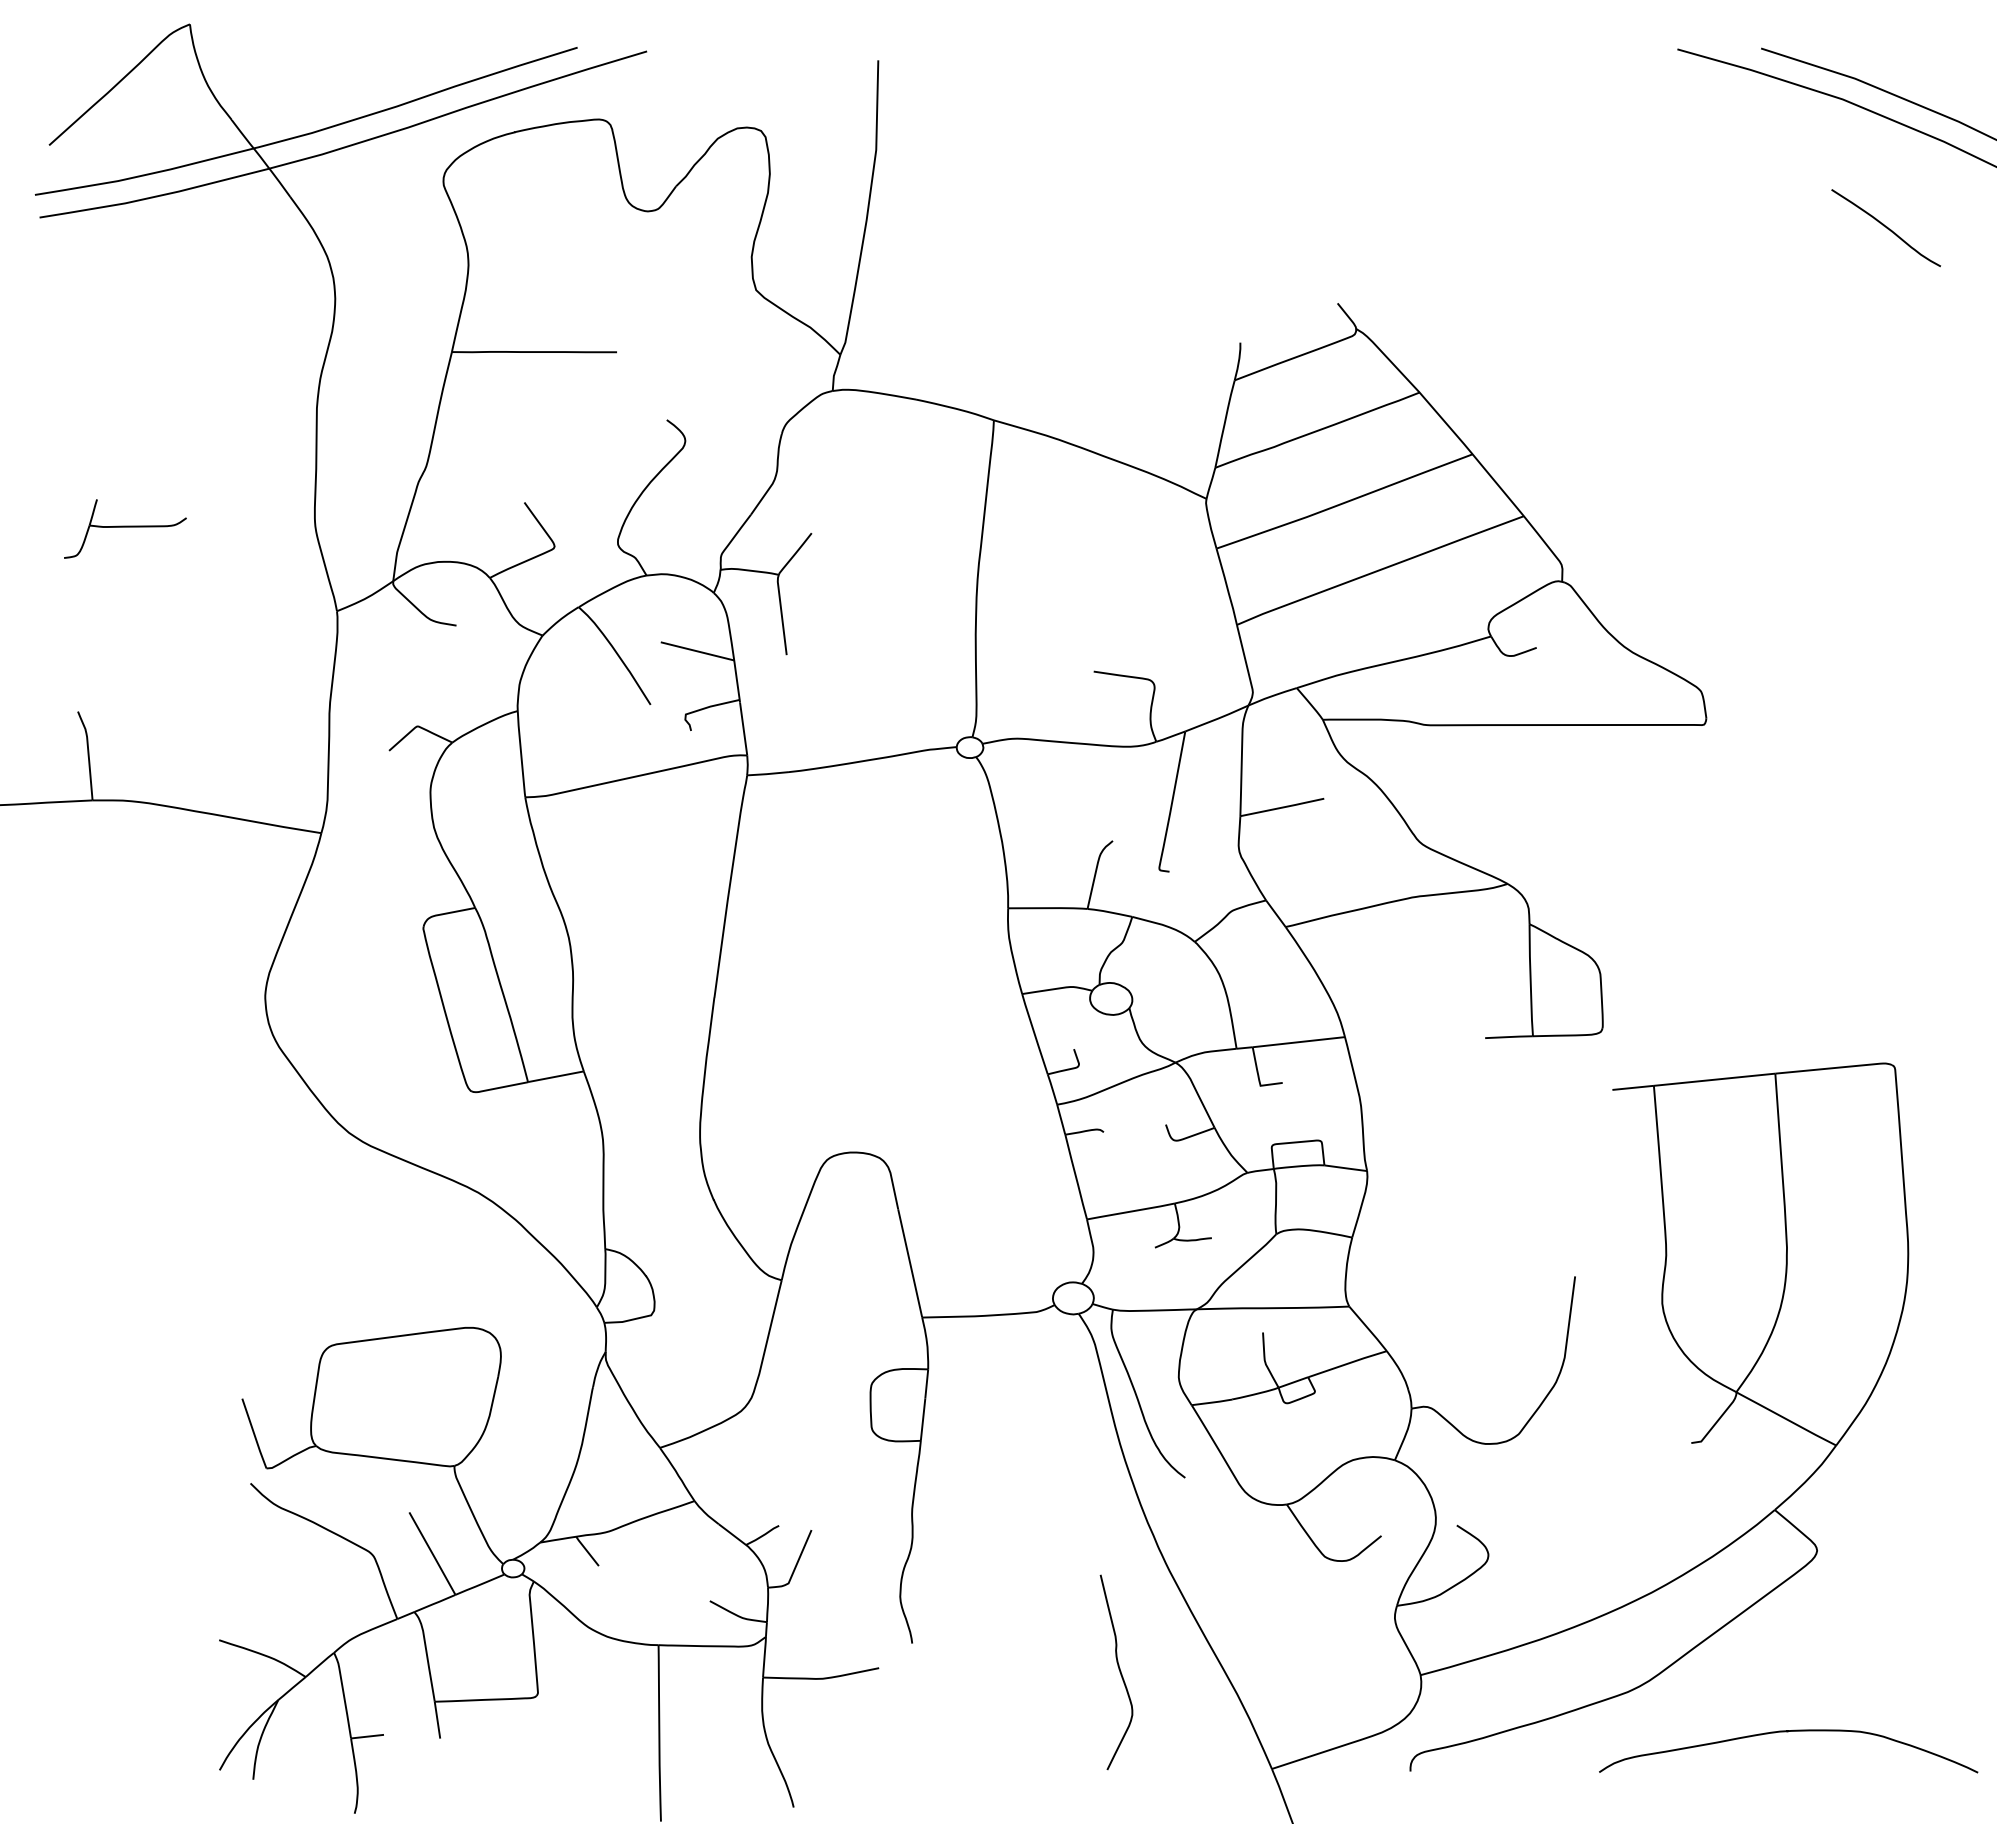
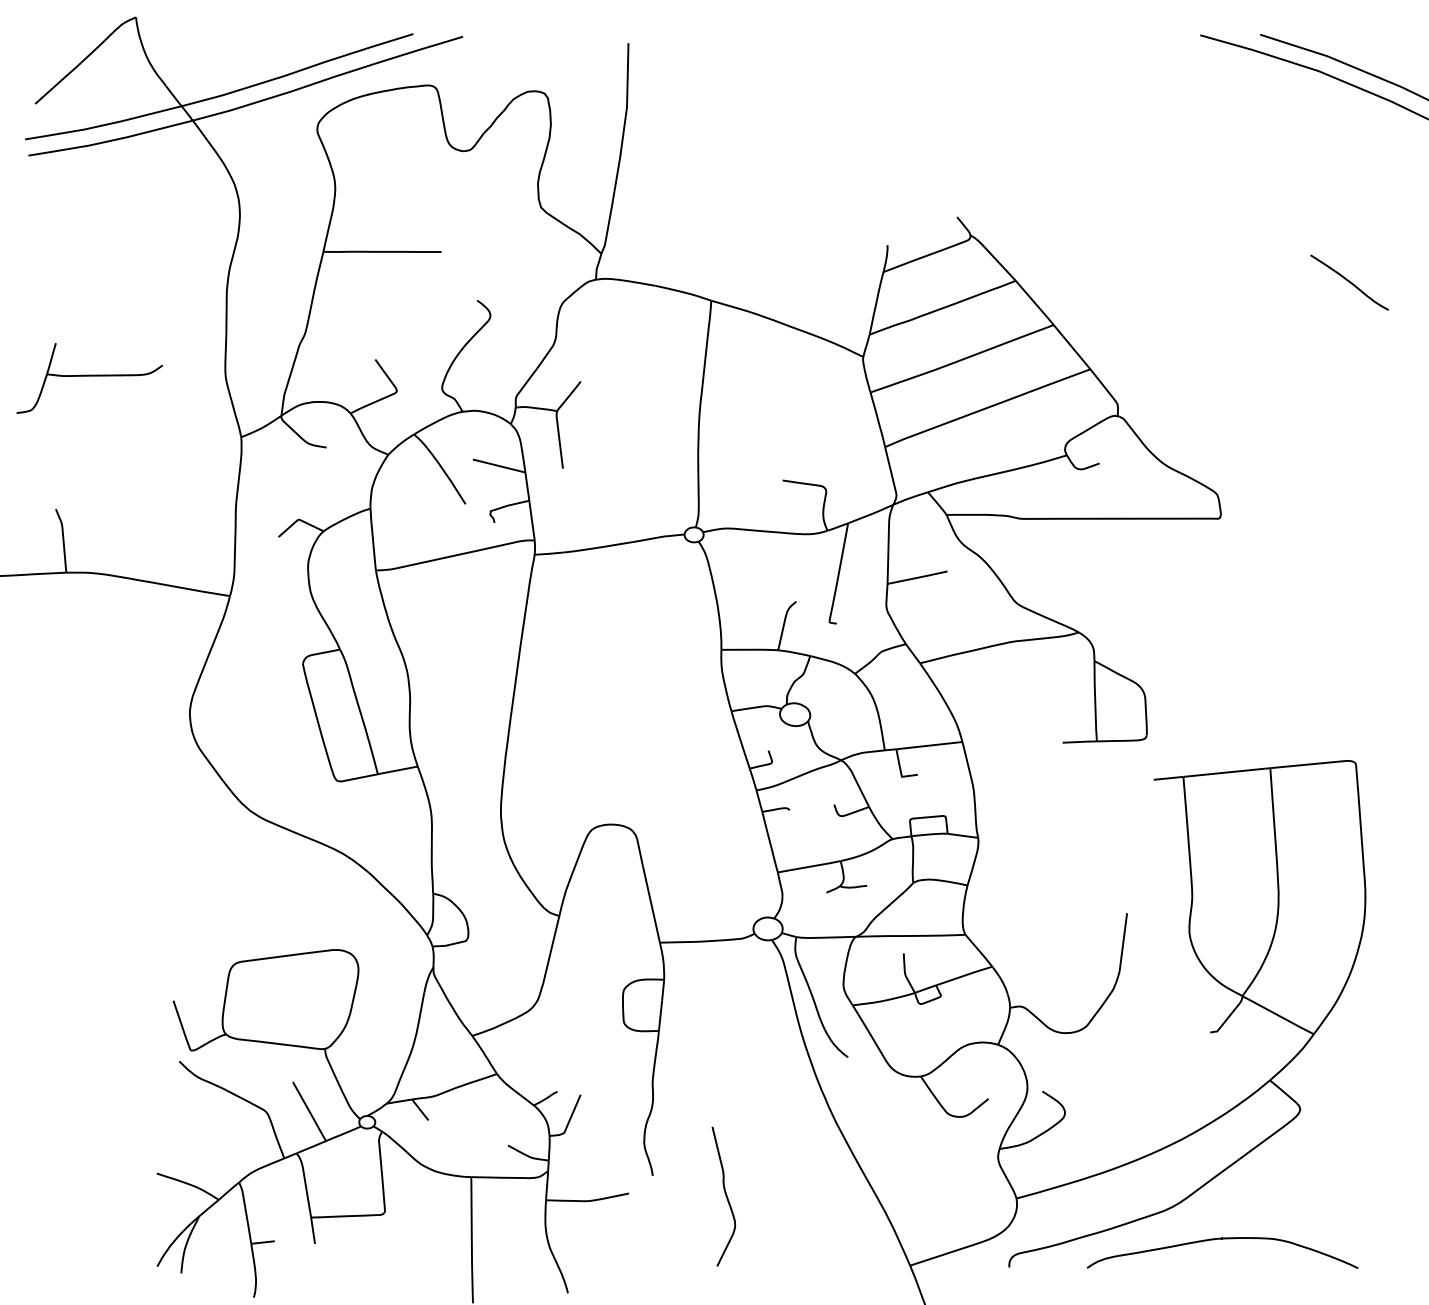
curve: (1885, 227) -> (1349, 282), moved
part: (125, 528) -> (89, 378), size x1.67
curve: (1119, 1672) -> (725, 1196), moved
curve: (1788, 1732) -> (1222, 1239), moved

